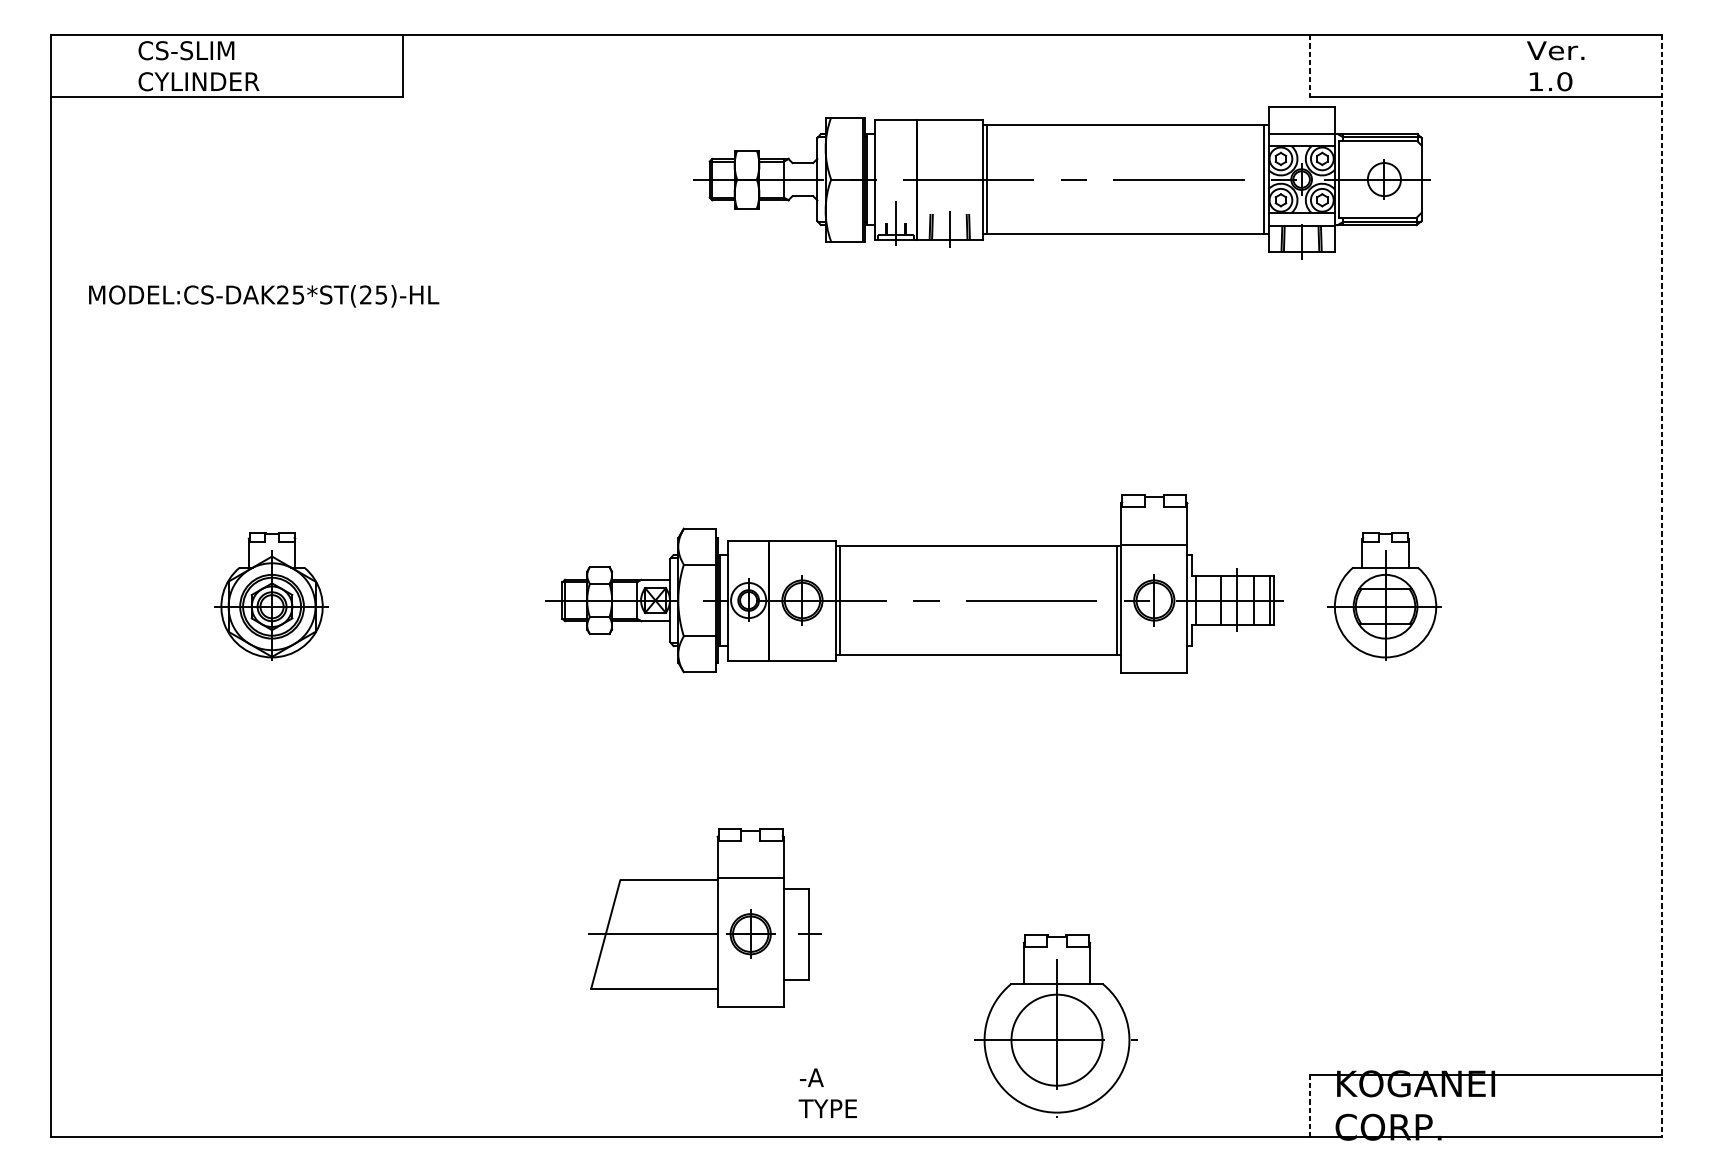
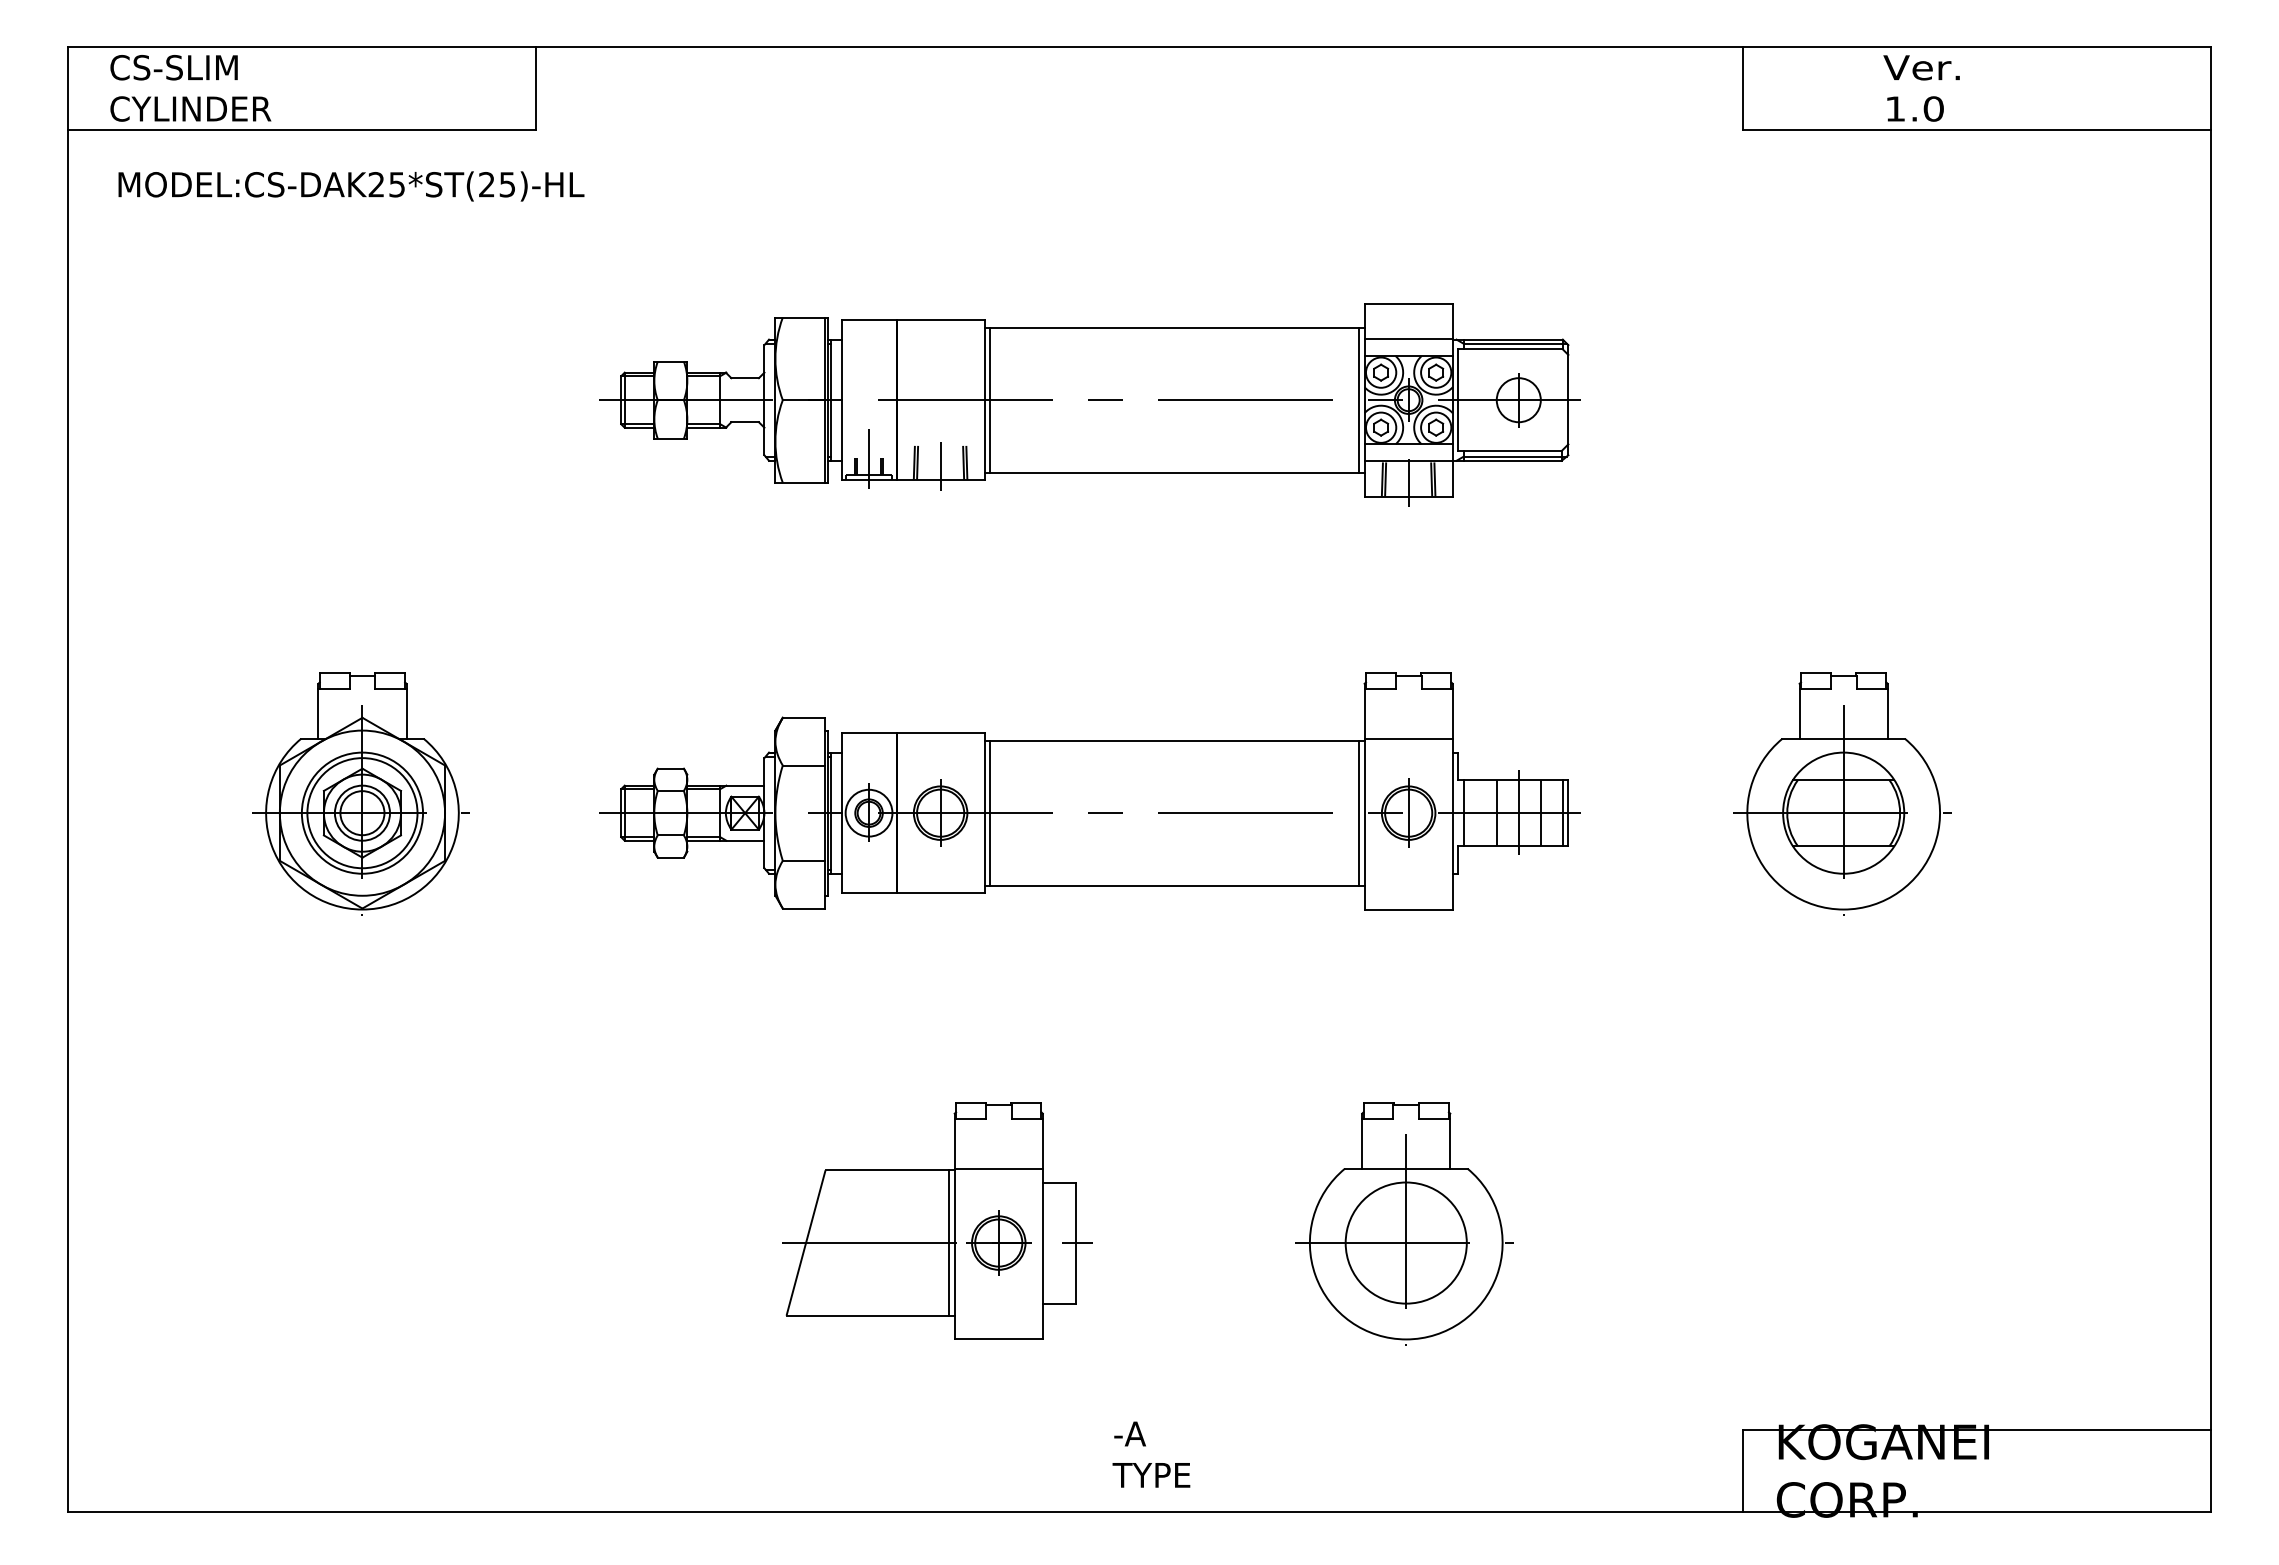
text: (198, 66) -> (190, 88), moved
line: (1309, 66) -> (1742, 88), dashed -> solid
text: (1555, 66) -> (1921, 88), moved
part: (1061, 182) -> (1089, 404), moved
text: (264, 296) -> (351, 186), moved
part: (914, 584) -> (1089, 791), moved
line: (1661, 585) -> (2210, 779), dashed -> solid
part: (270, 596) -> (360, 793), size x1.43
part: (1384, 596) -> (1842, 793), size x1.43
line: (713, 933) -> (949, 1242), added
part: (1055, 1025) -> (1404, 1223), moved
text: (827, 1093) -> (1151, 1454), moved
line: (1309, 1105) -> (1742, 1471), dashed -> solid

